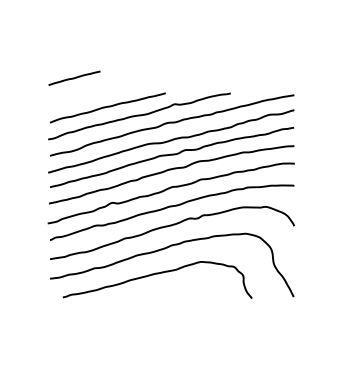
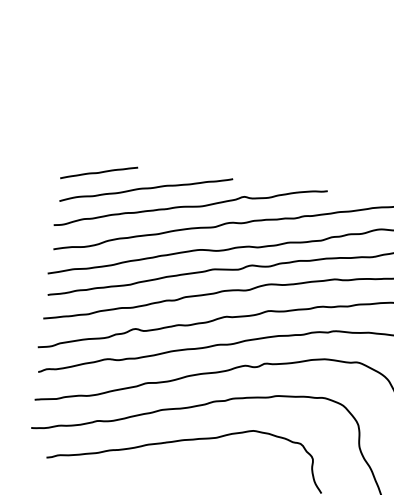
line: (74, 77) -> (99, 171), moved

